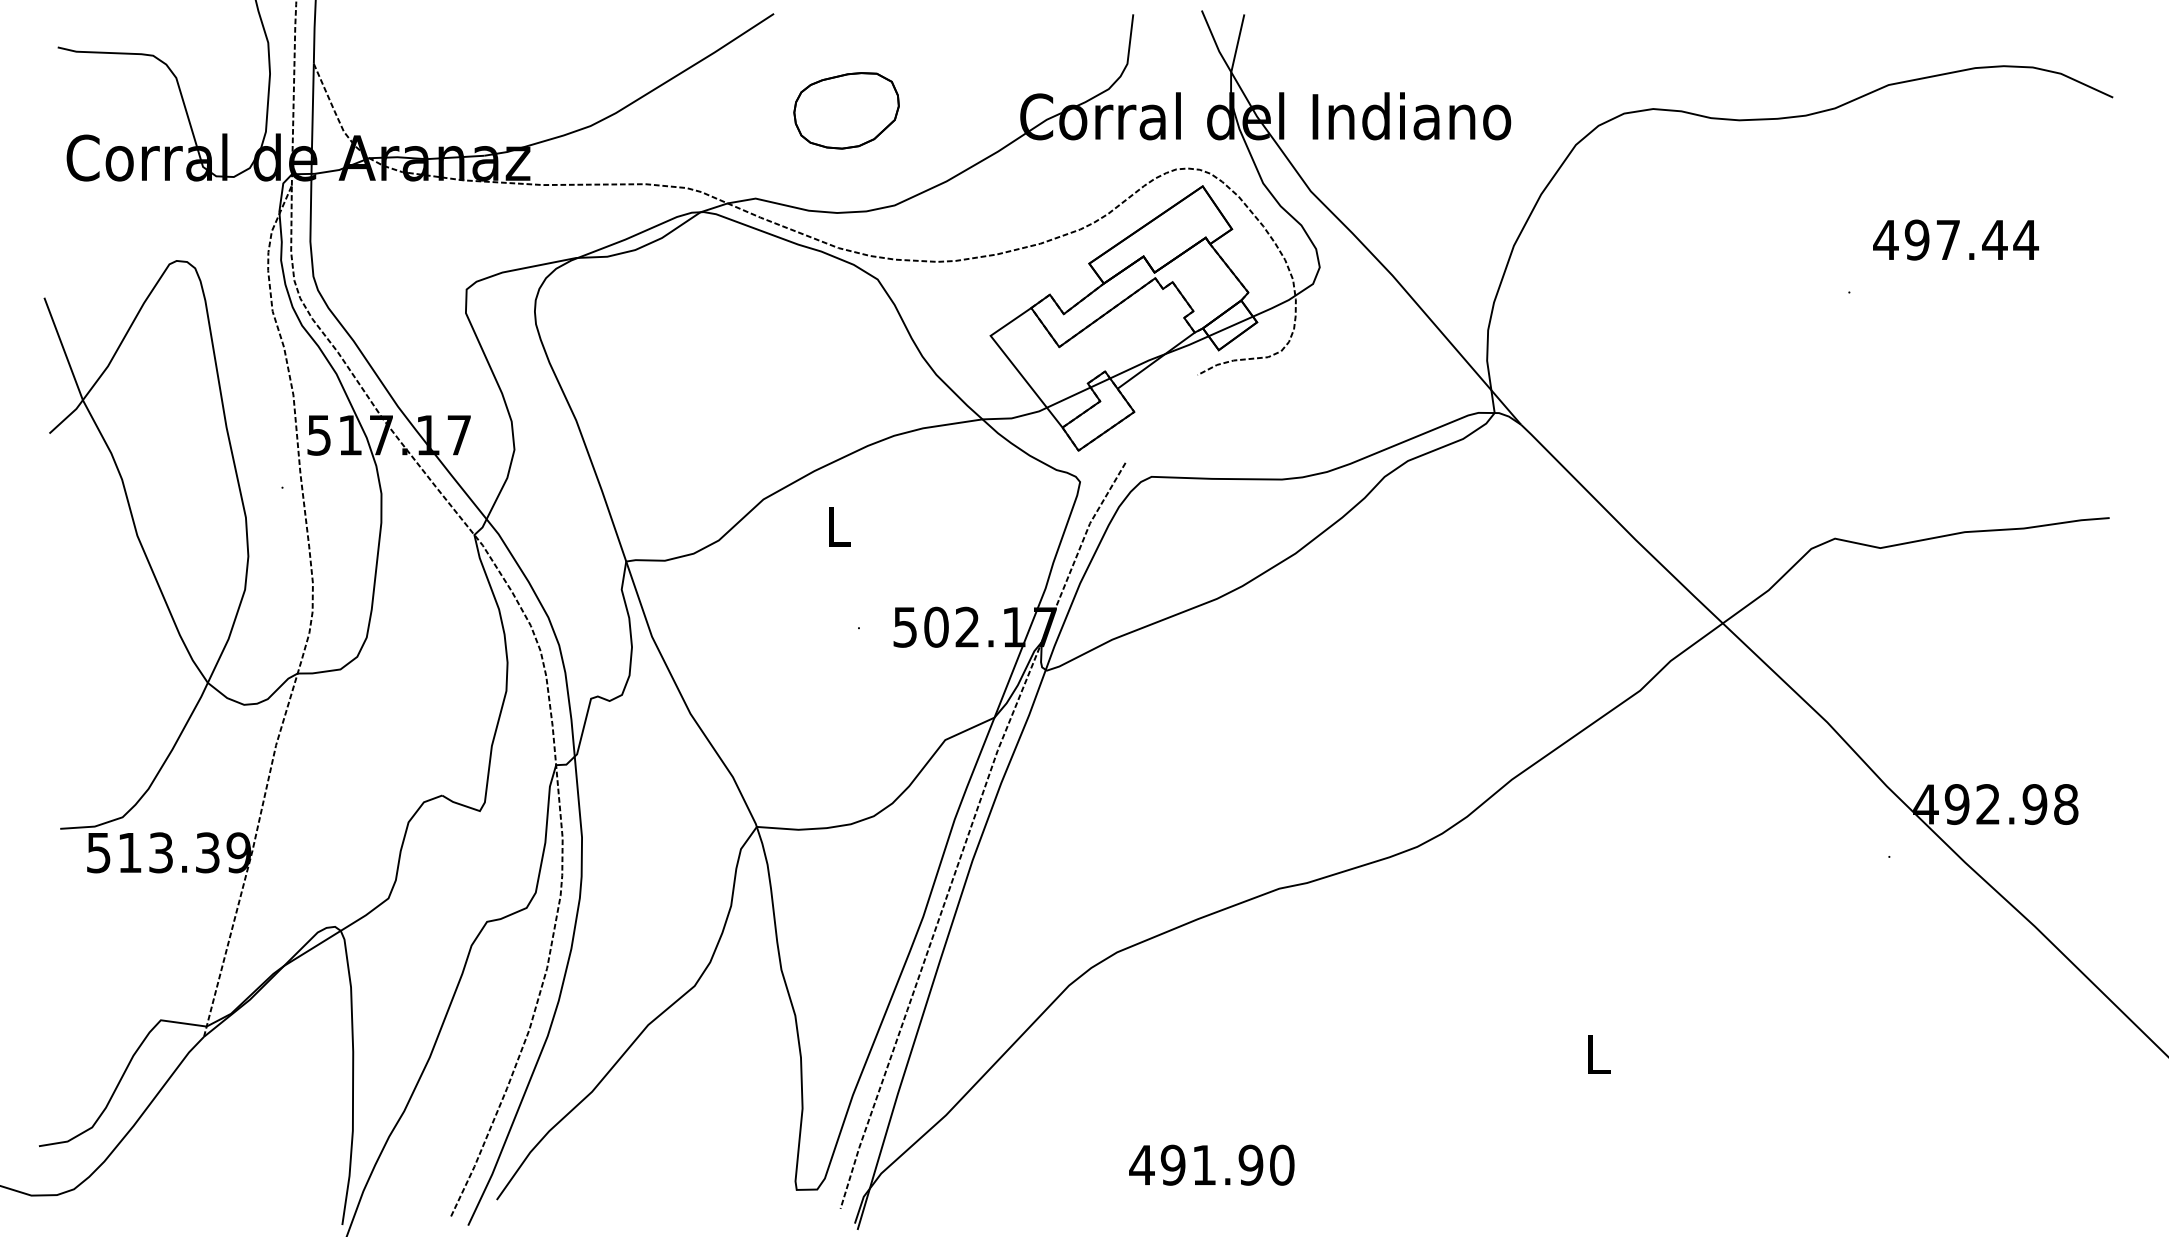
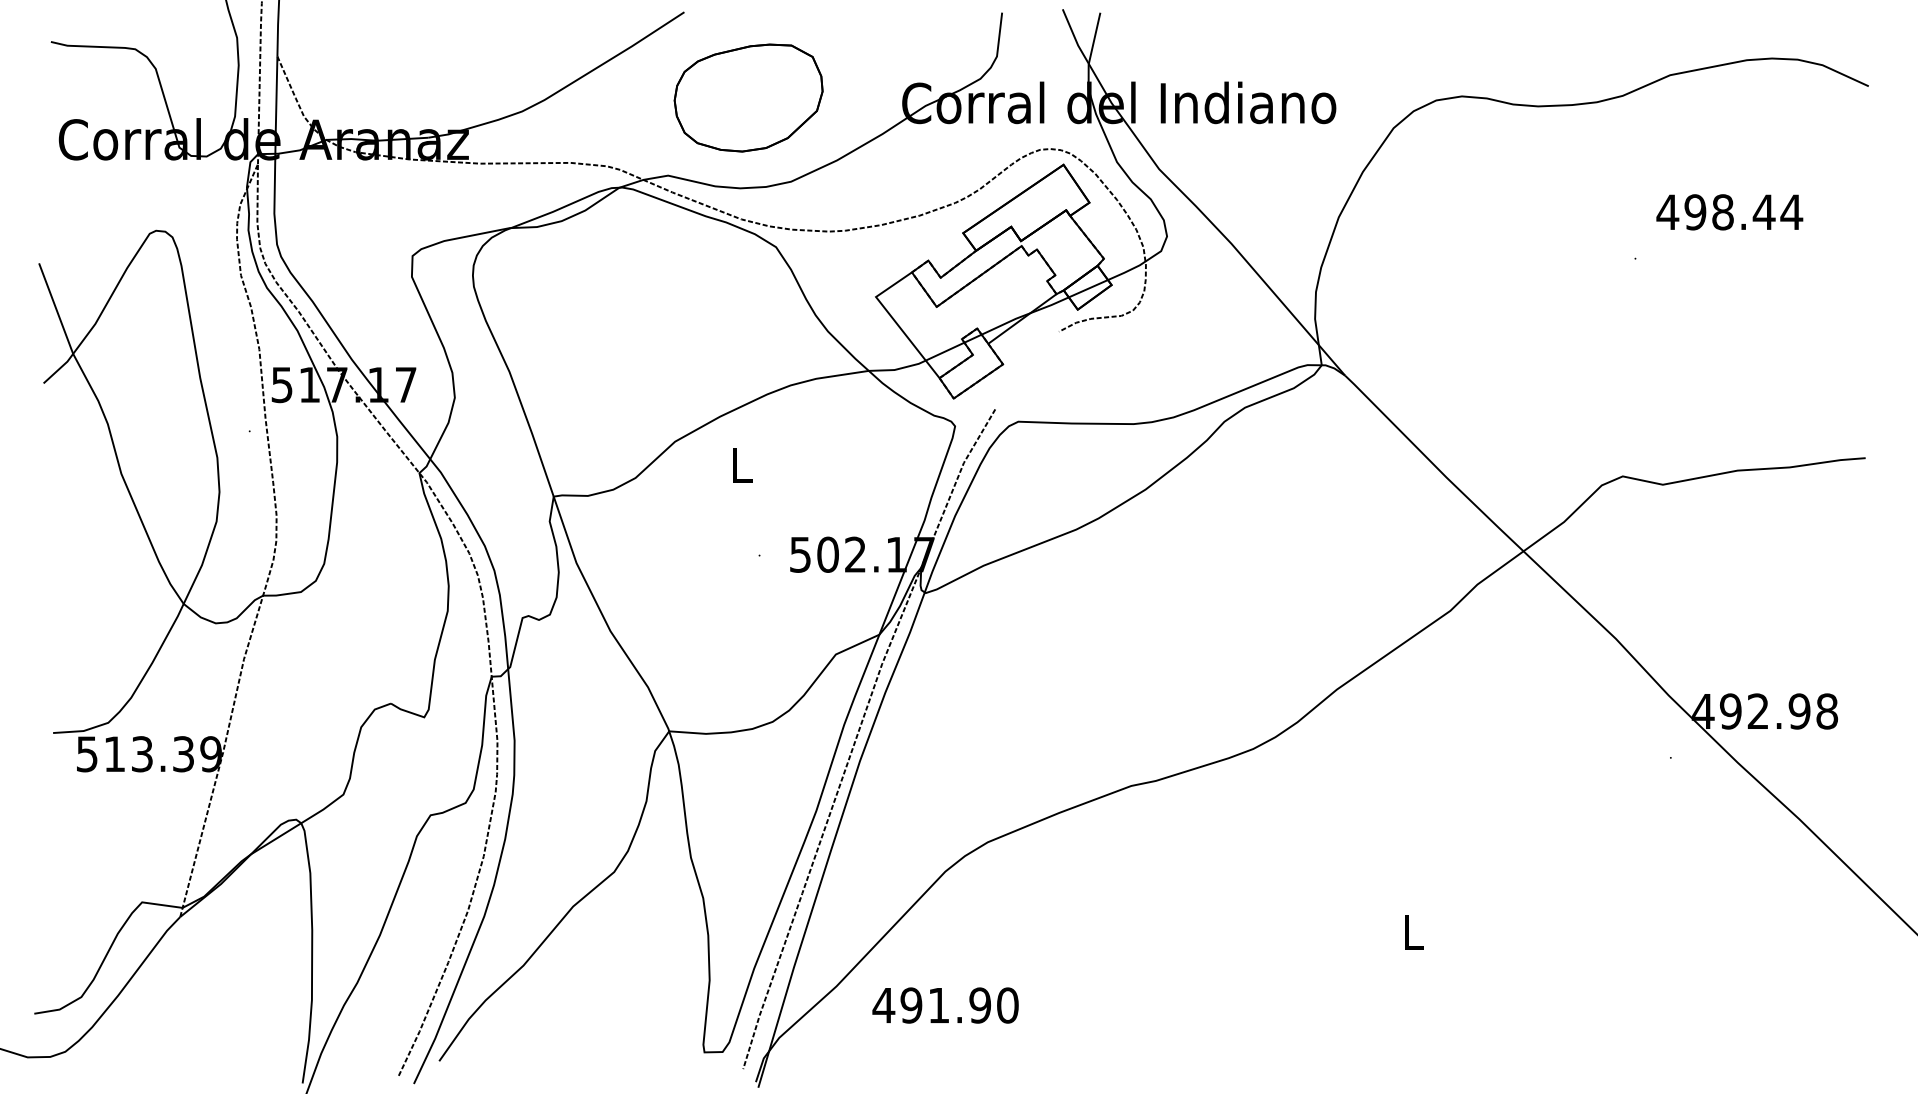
part: (846, 110) -> (748, 97), size x1.6
text: (1947, 240) -> (1722, 212), 497.44 -> 498.44
text: (1211, 1165) -> (945, 1005), moved

